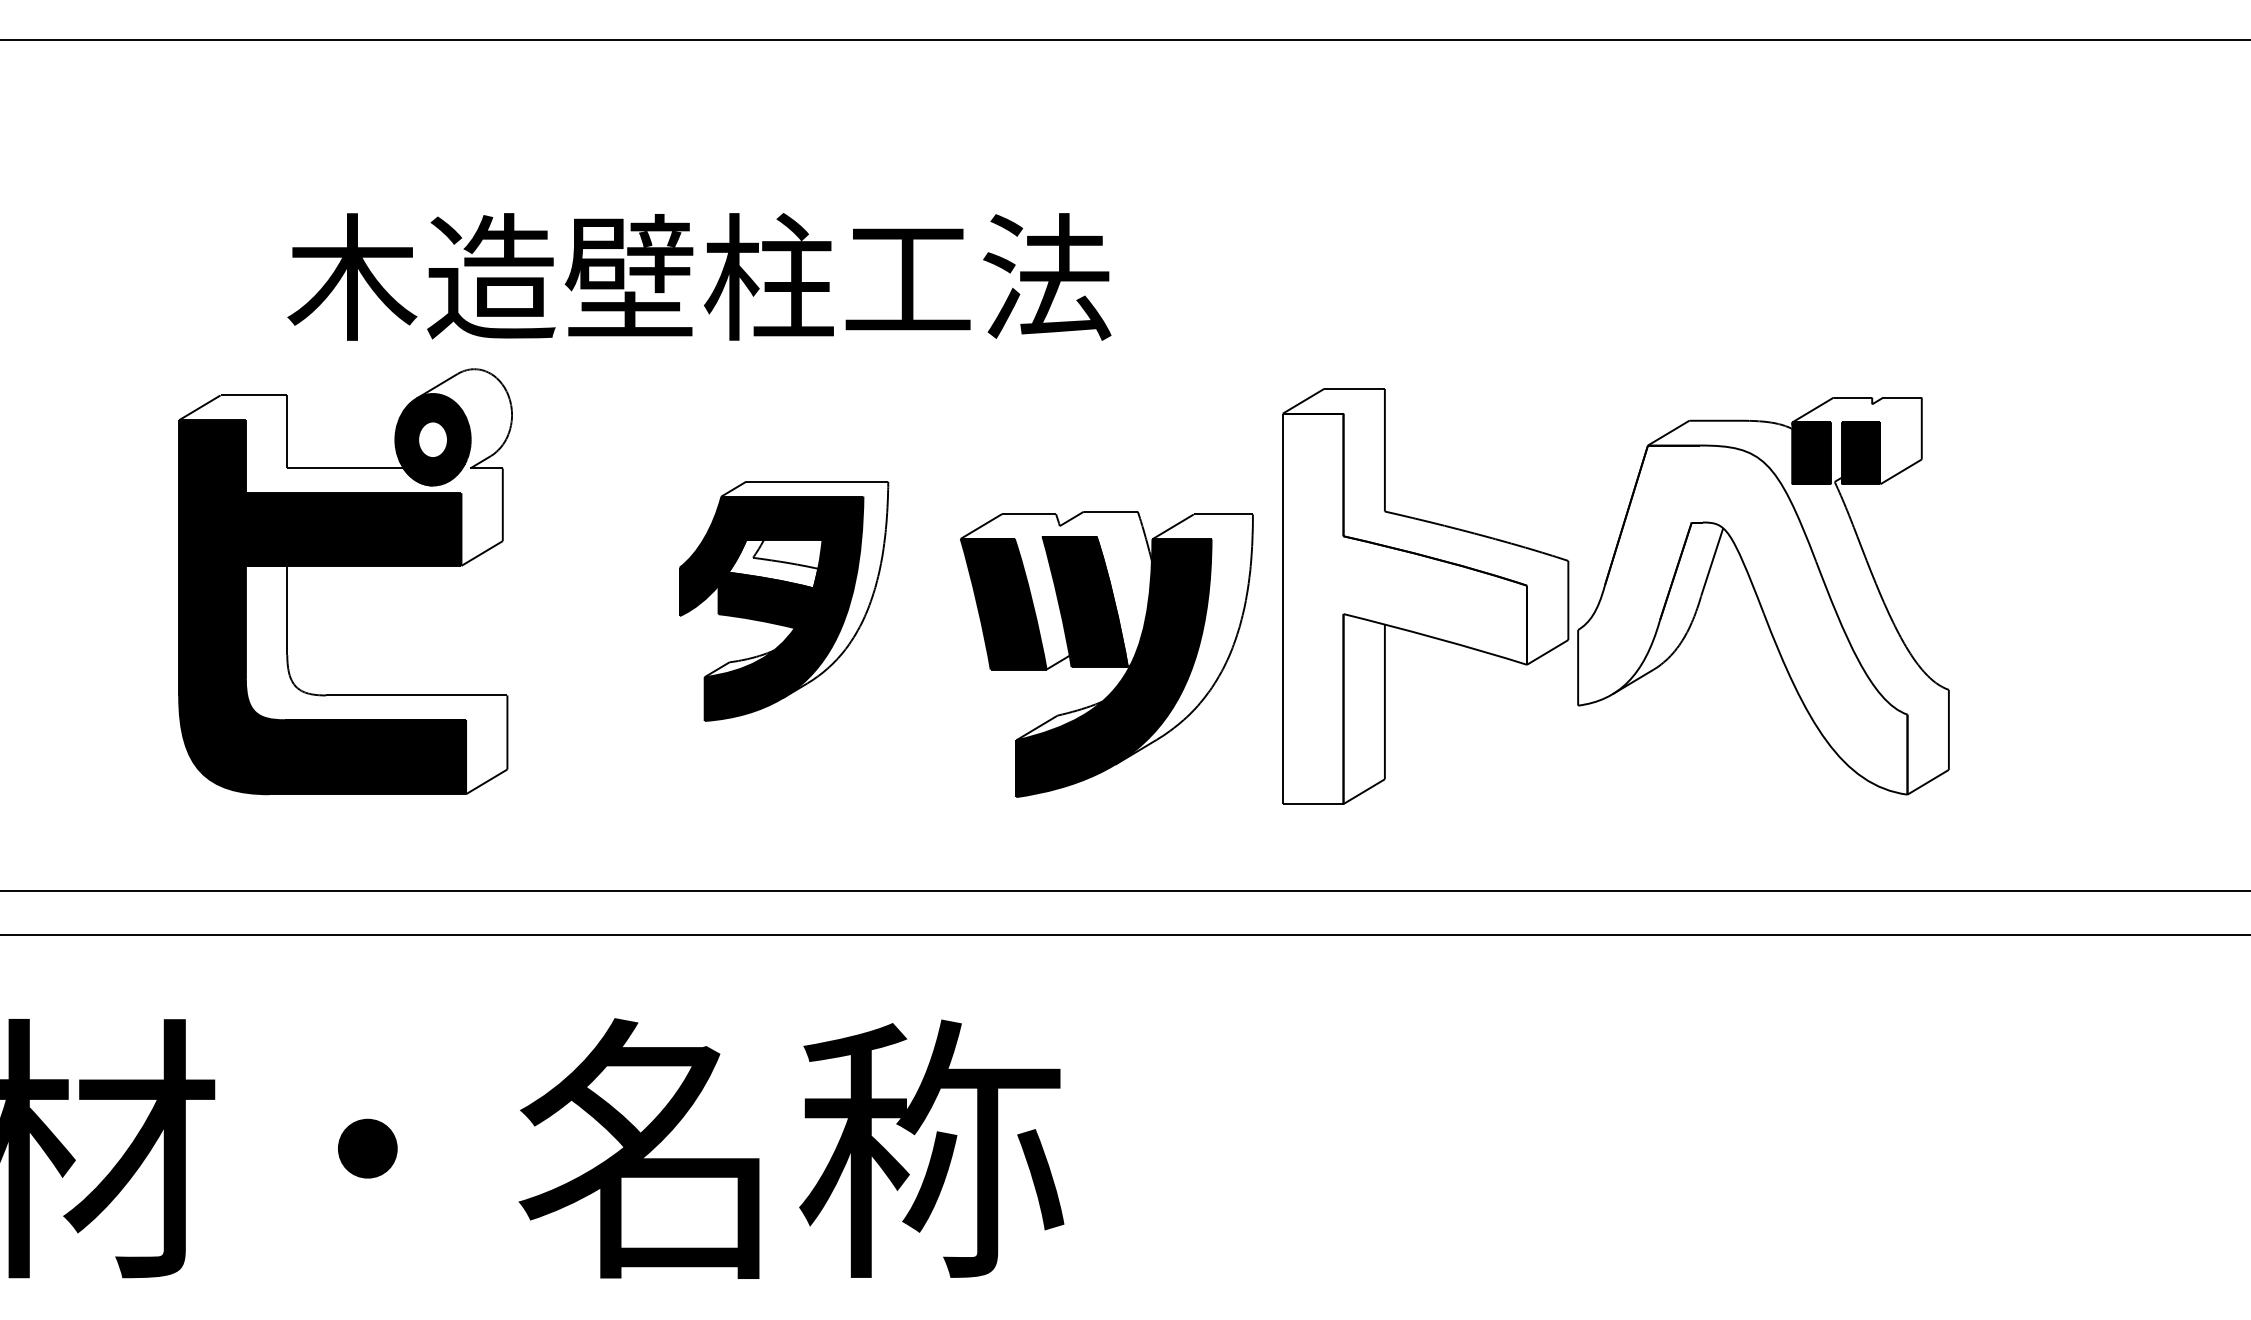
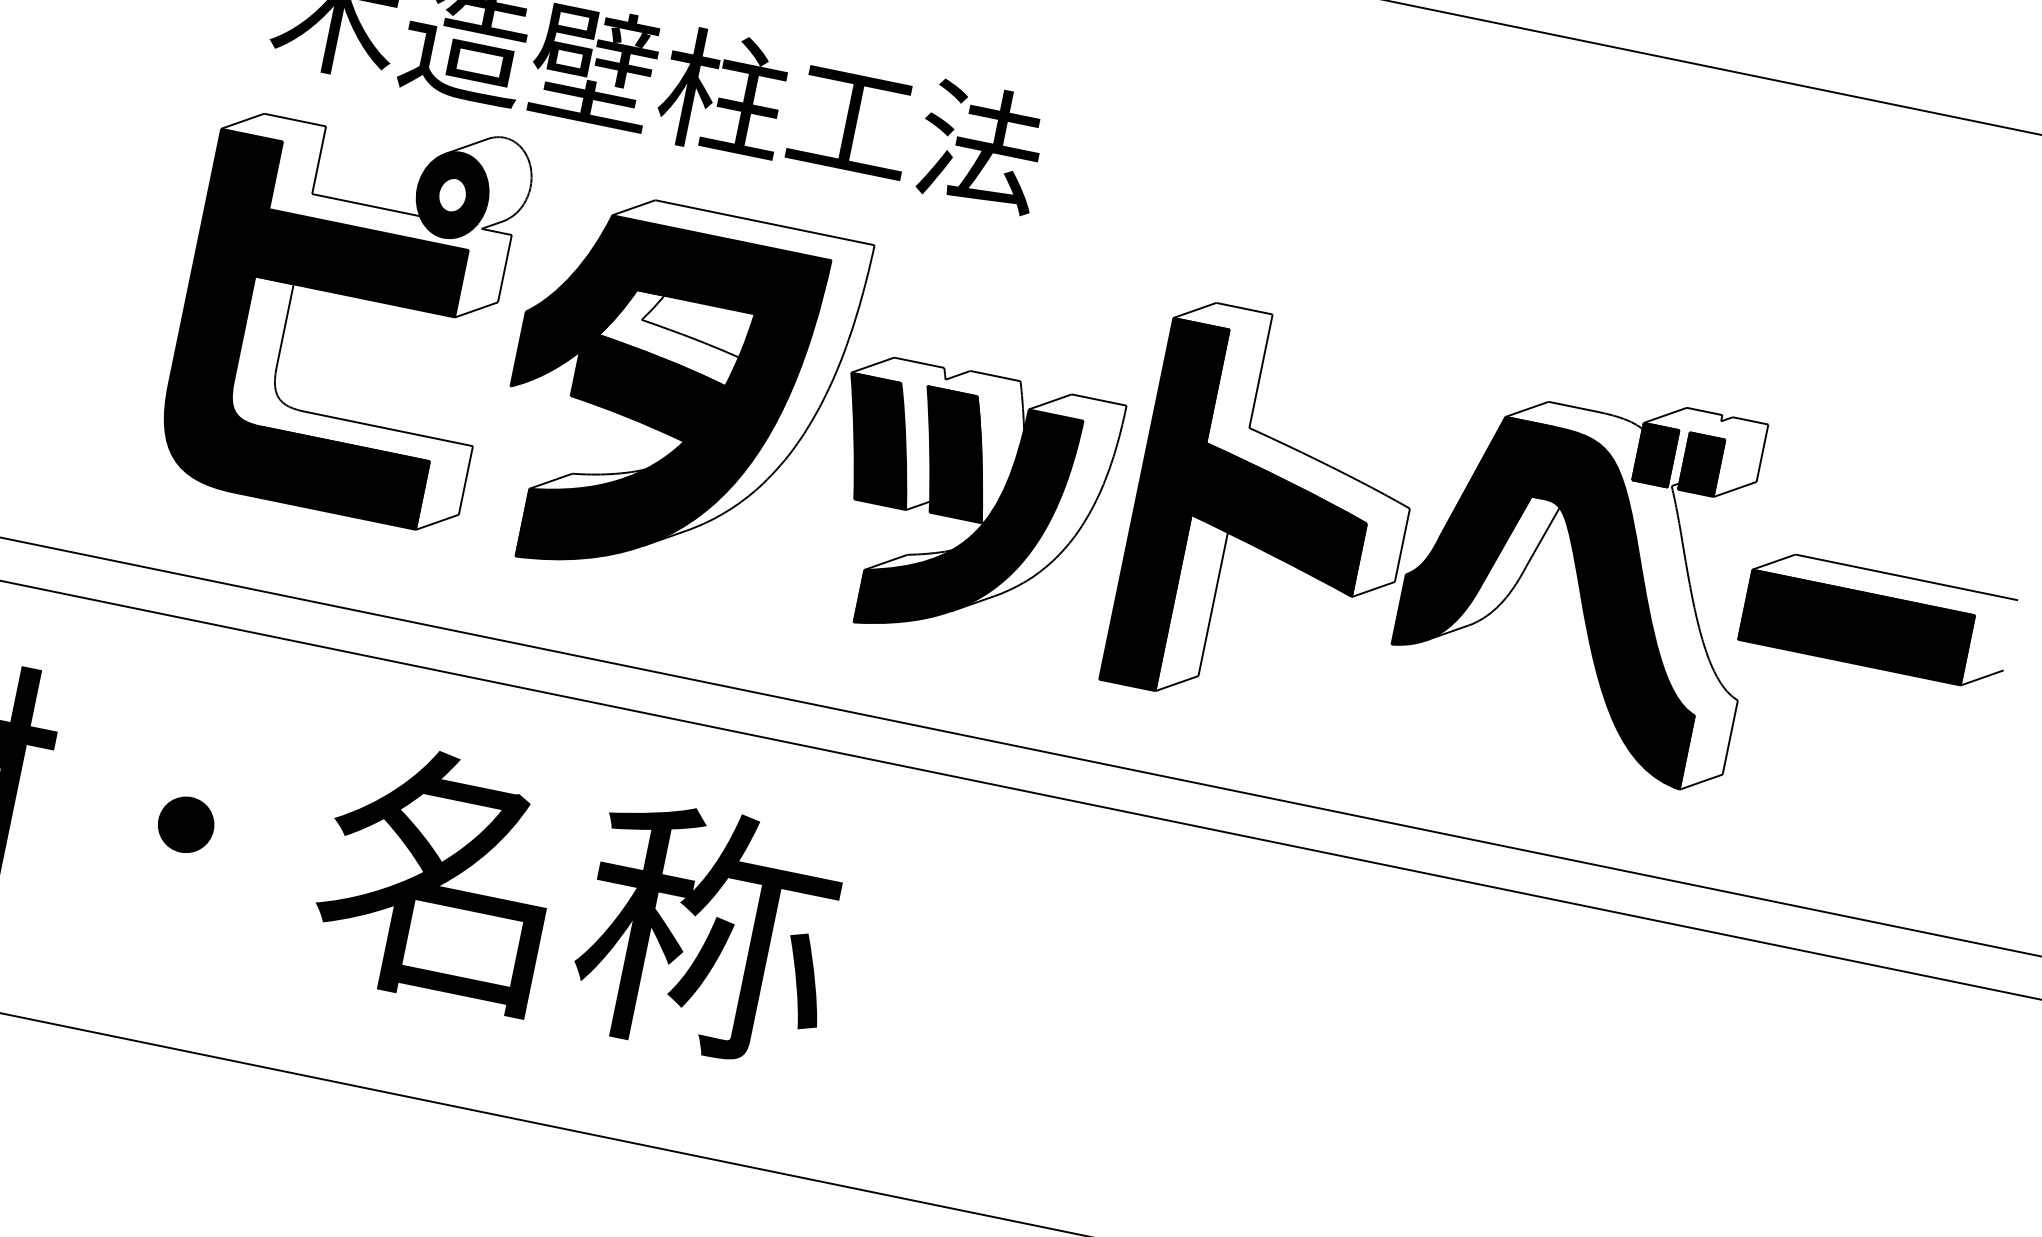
part: (345, 566) -> (347, 295), moved
part: (2076, 576) -> (1877, 619), added
part: (783, 601) -> (675, 397), size x1.67
fill: (1404, 608) -> (1249, 521), added
fill: (1742, 619) -> (1560, 596), added

